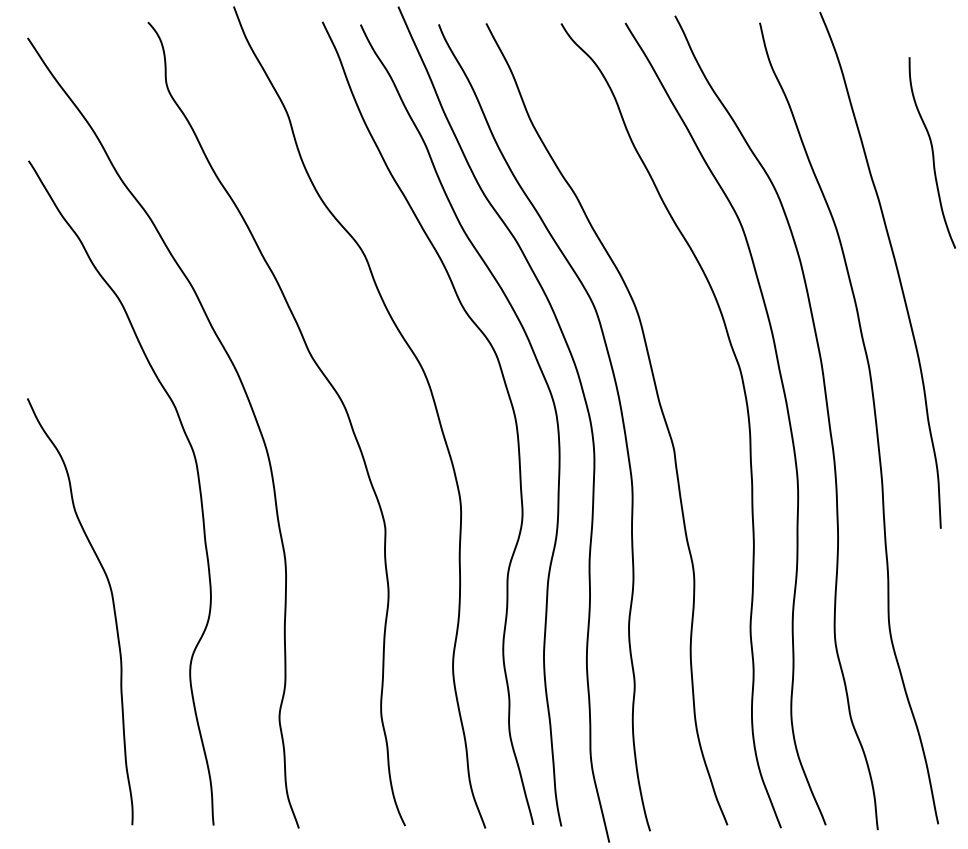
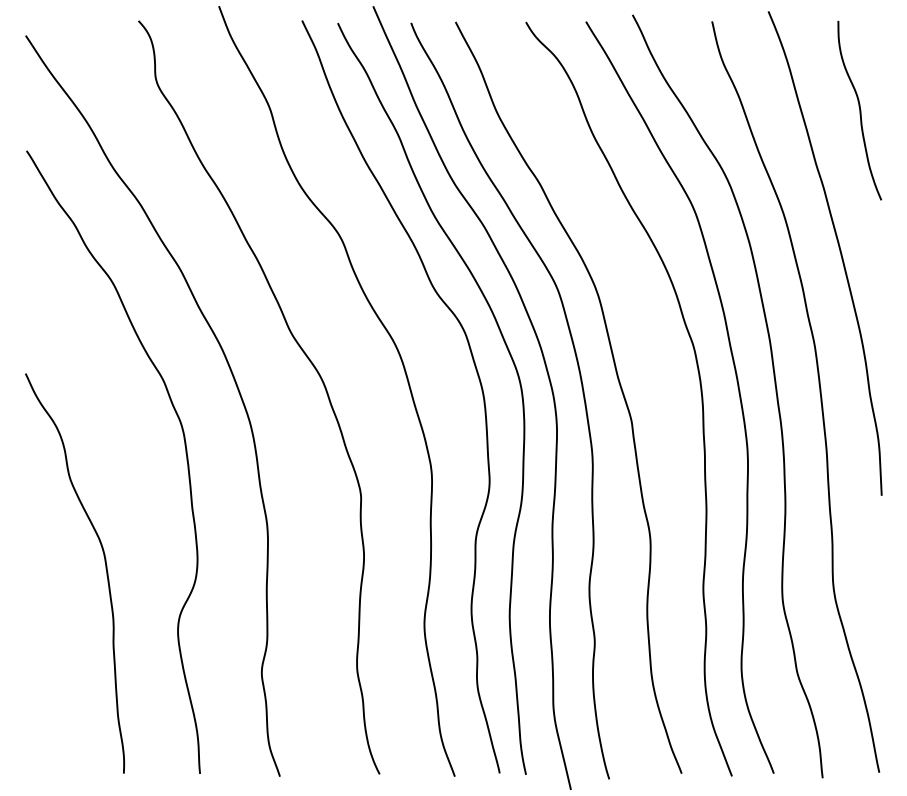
curve: (932, 152) -> (859, 110), moved

